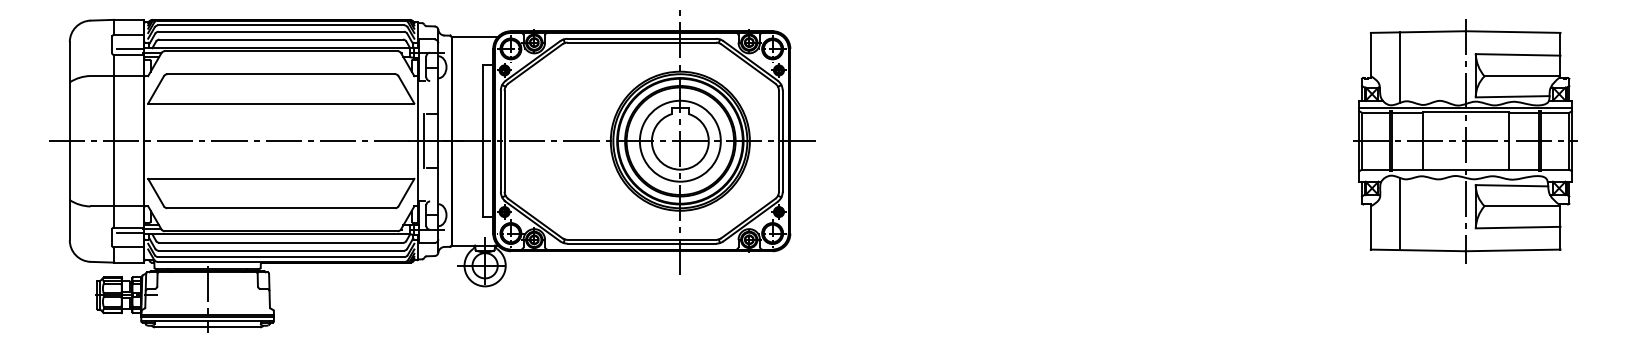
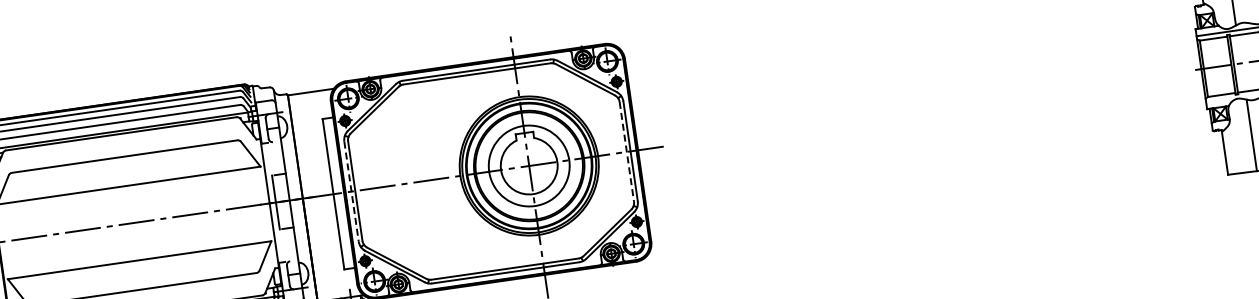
line: (500, 141) -> (351, 191), solid -> dashed
line: (778, 141) -> (626, 152), solid -> dashed

